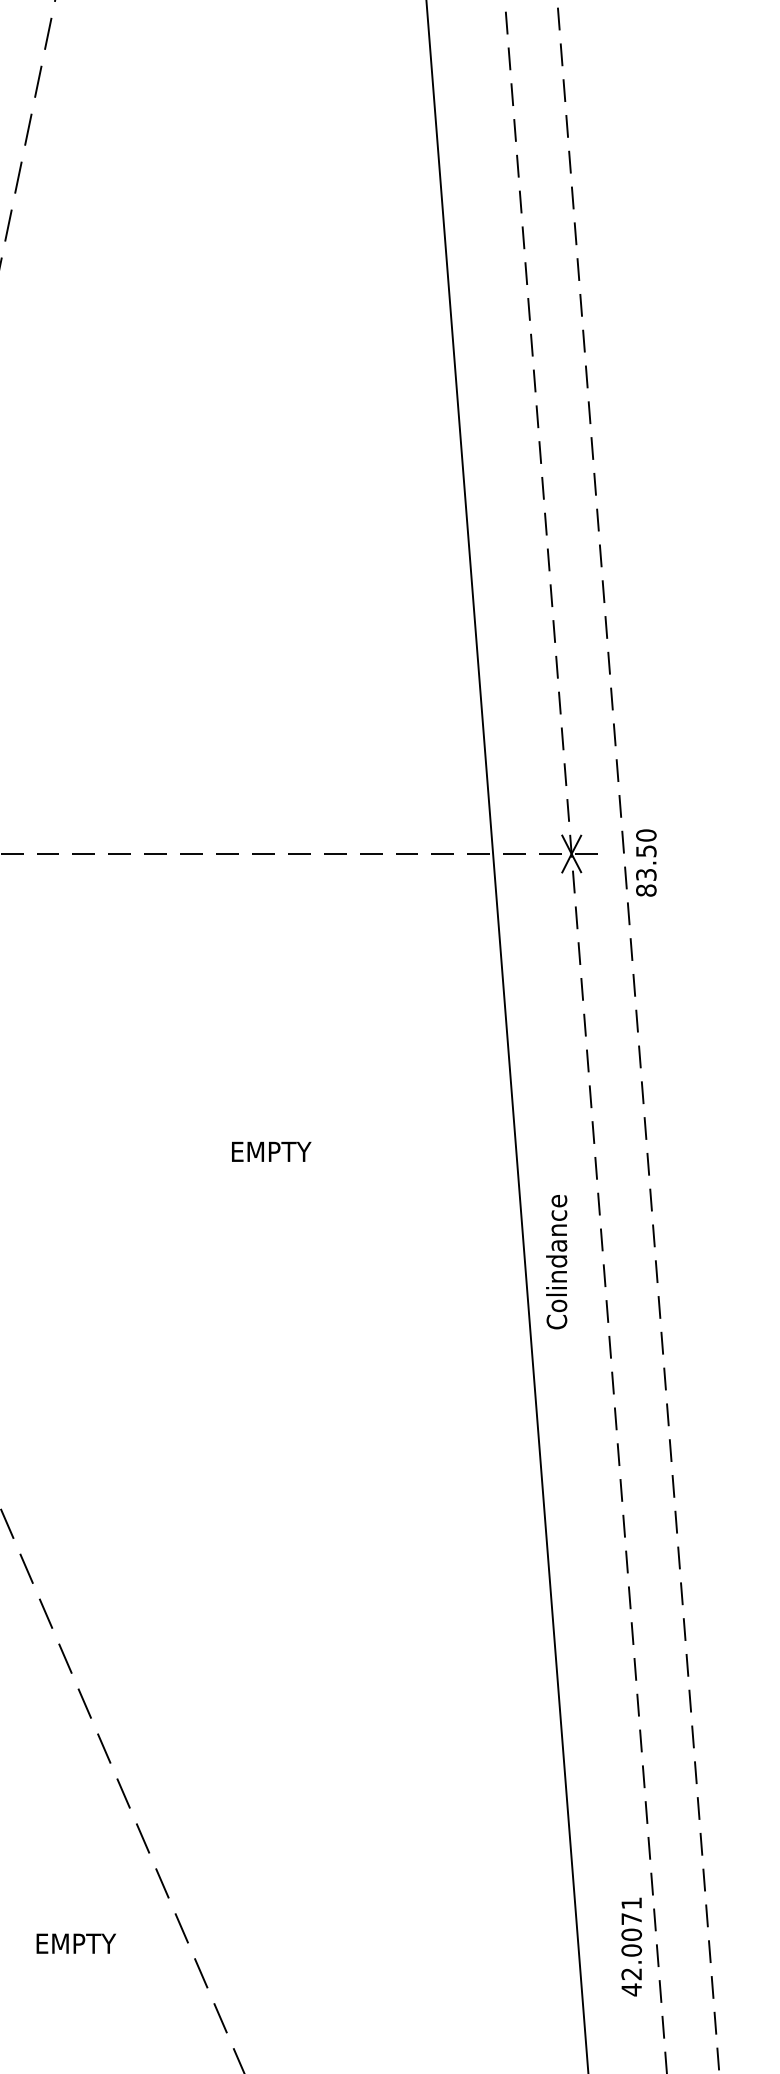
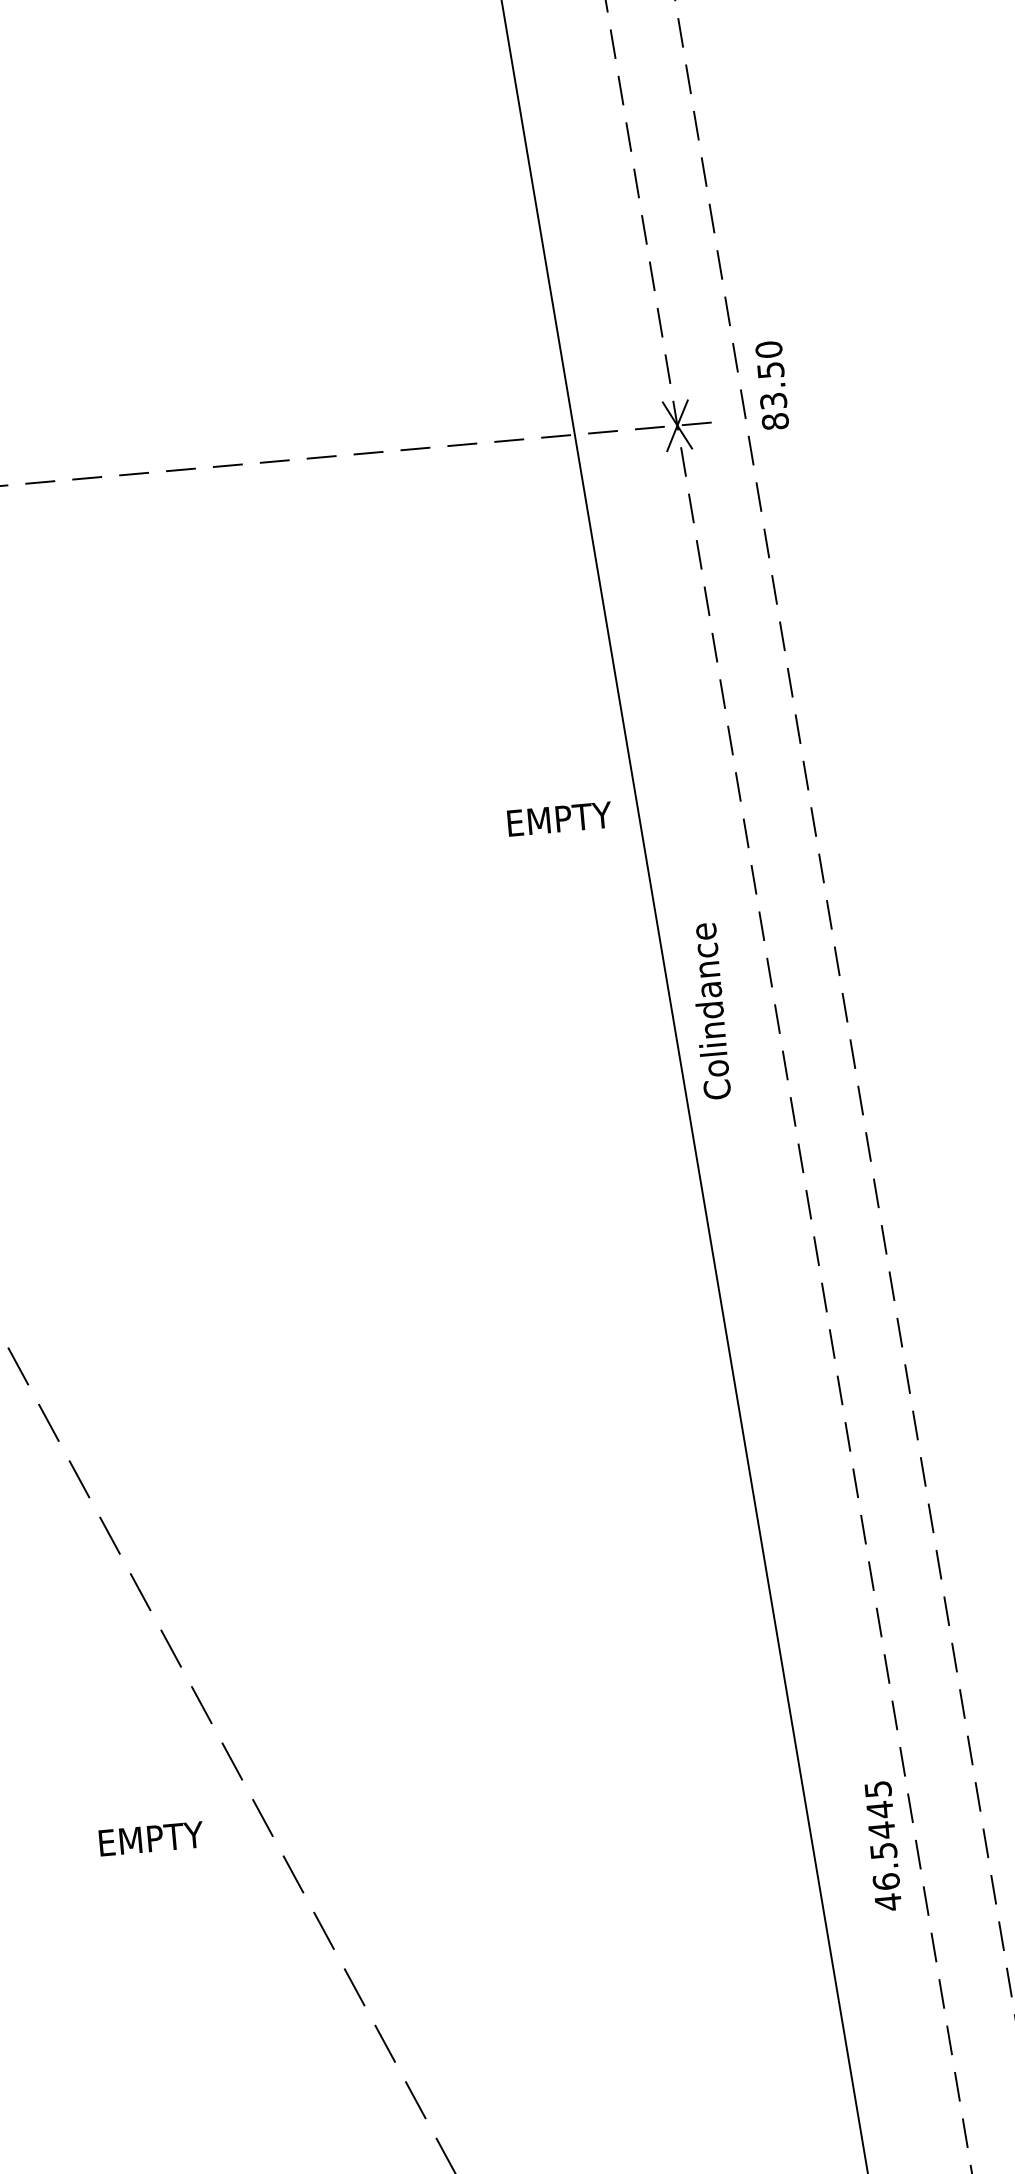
text: (646, 862) -> (772, 384), moved
text: (271, 1151) -> (559, 818), moved
text: (556, 1262) -> (709, 1011), moved
text: (631, 1938) -> (882, 1835), 42.0071 -> 46.5445
text: (75, 1943) -> (150, 1838), moved

